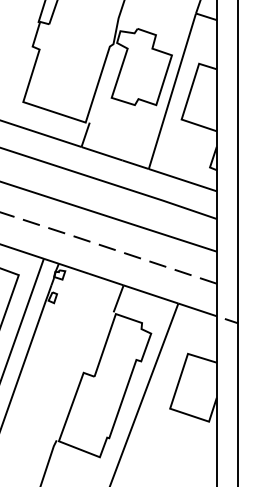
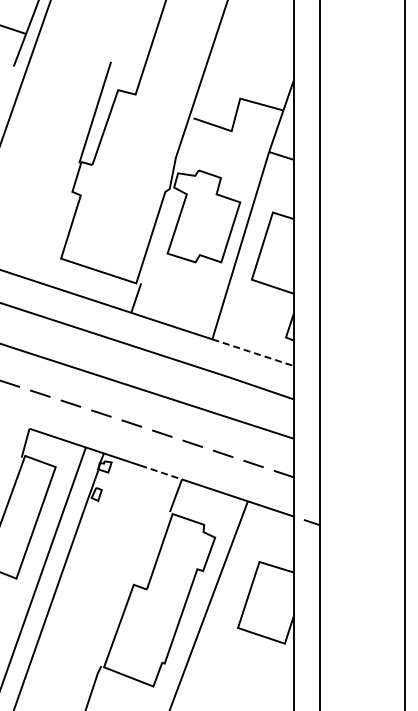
line: (183, 179) -> (253, 352), solid -> dashed
line: (106, 279) -> (161, 472), solid -> dashed

